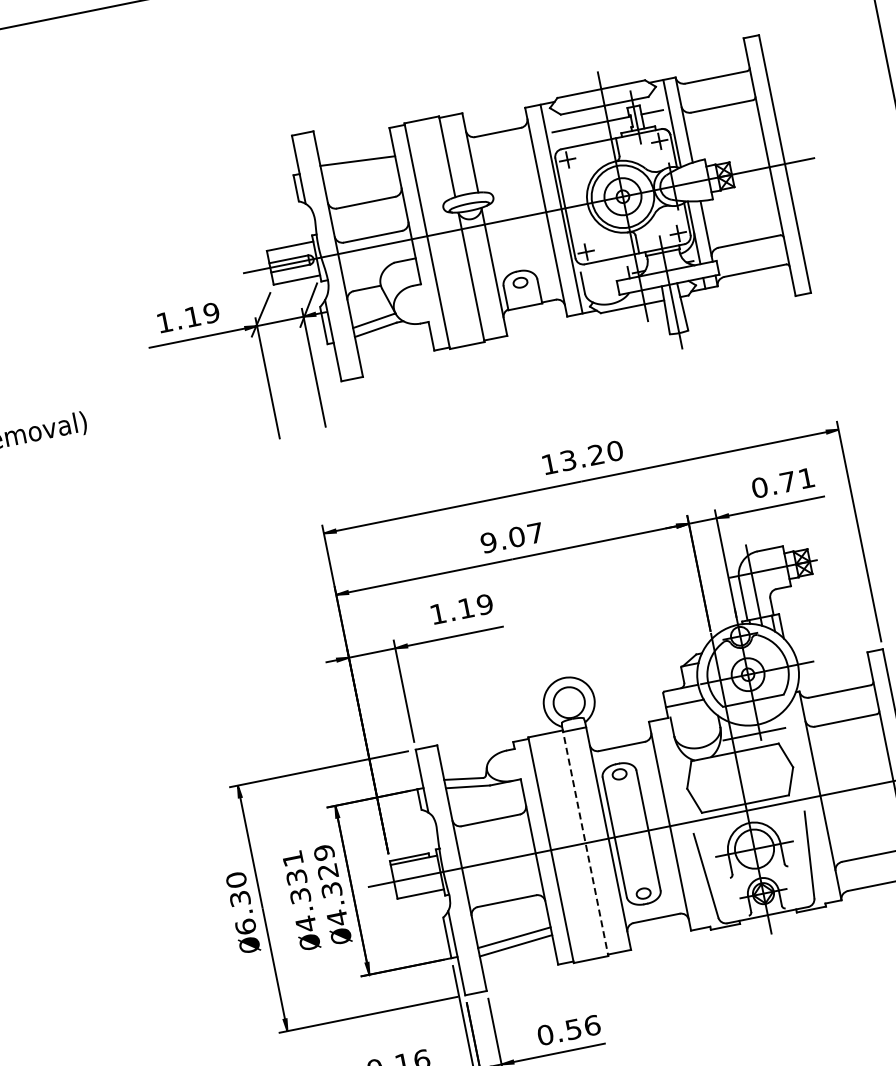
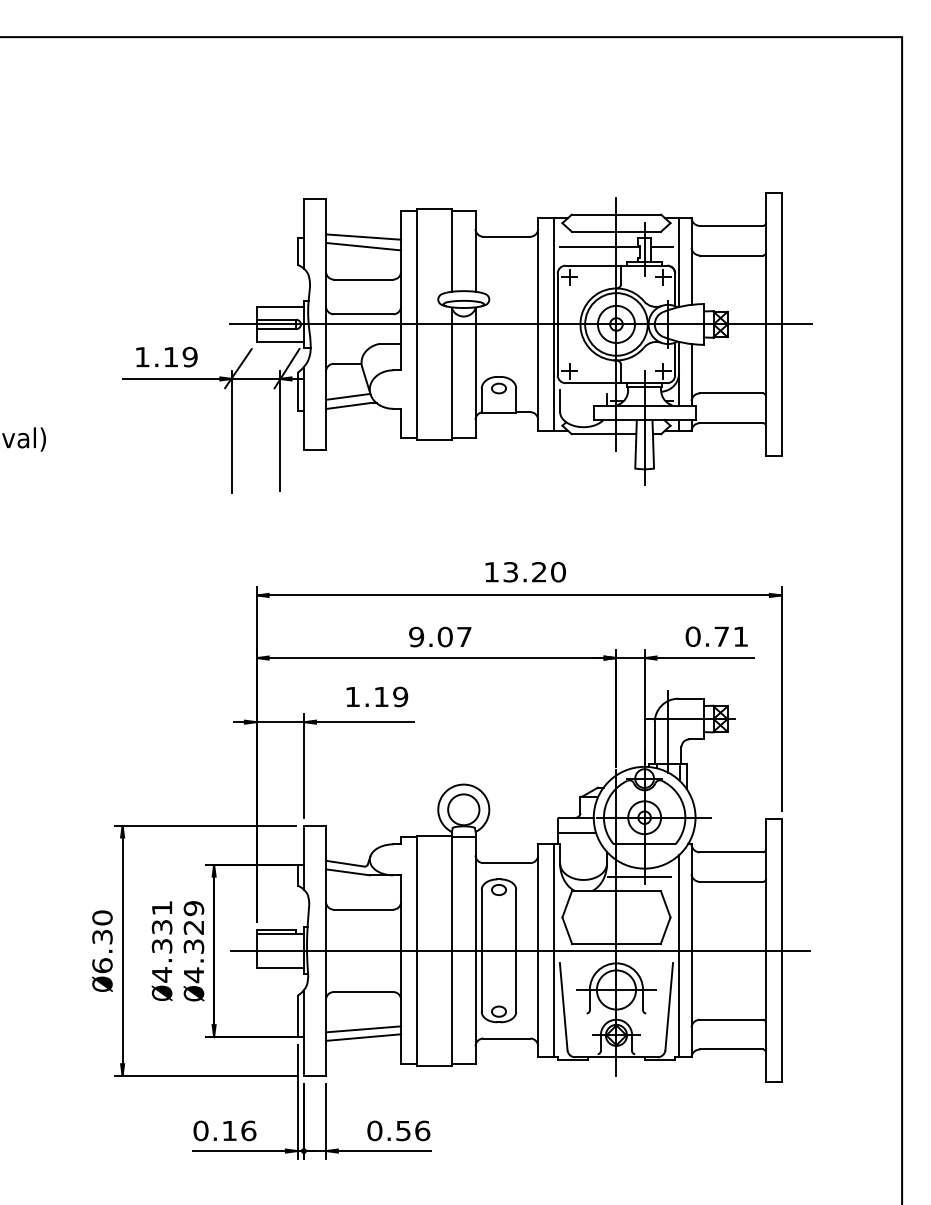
line: (359, 170) -> (363, 246), added
line: (809, 803) -> (679, 956), added
line: (684, 822) -> (553, 950), added
line: (585, 841) -> (452, 949), dashed -> solid

